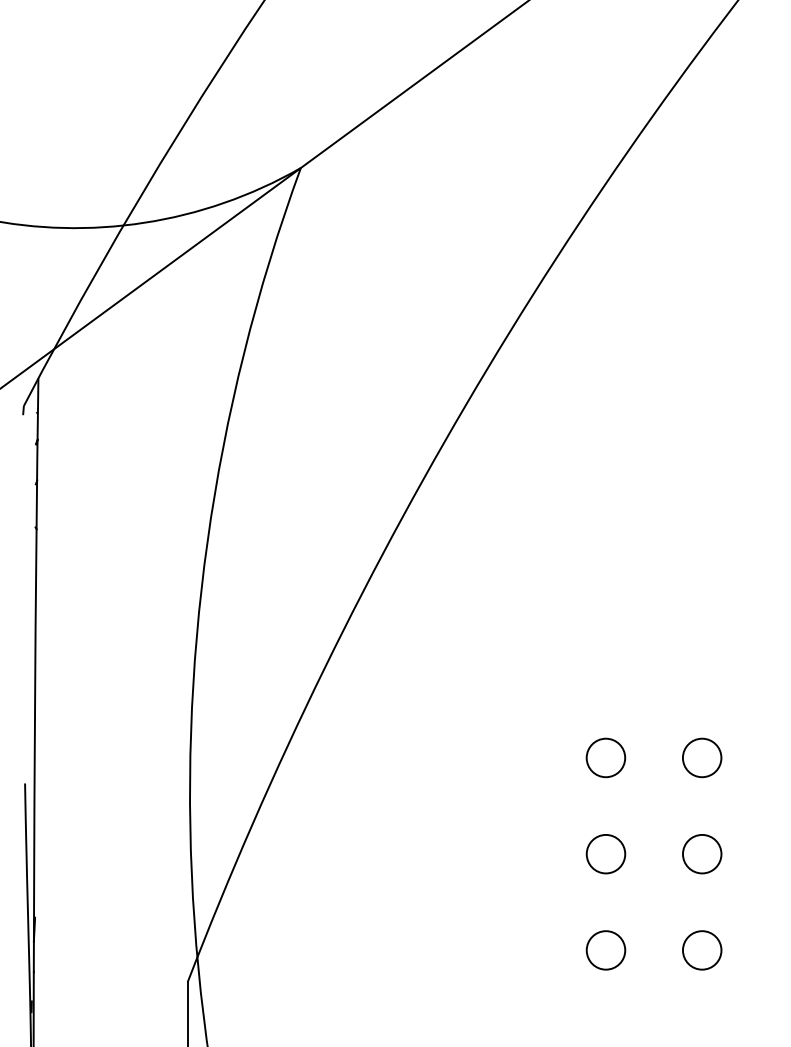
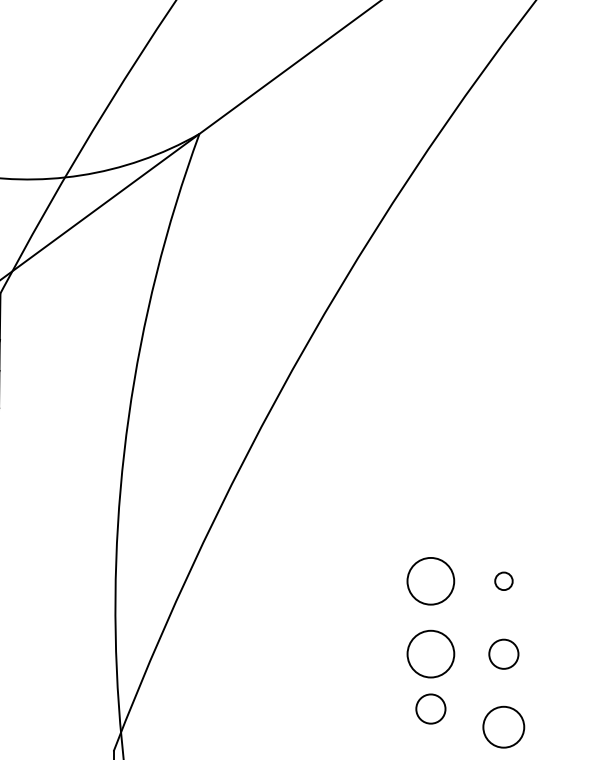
circle: (605, 757) -> (430, 580), size x1.6
circle: (702, 757) -> (504, 580), size x0.6
circle: (605, 854) -> (430, 654), size x1.6
circle: (605, 950) -> (430, 709), moved
circle: (702, 950) -> (504, 727), size x1.4

